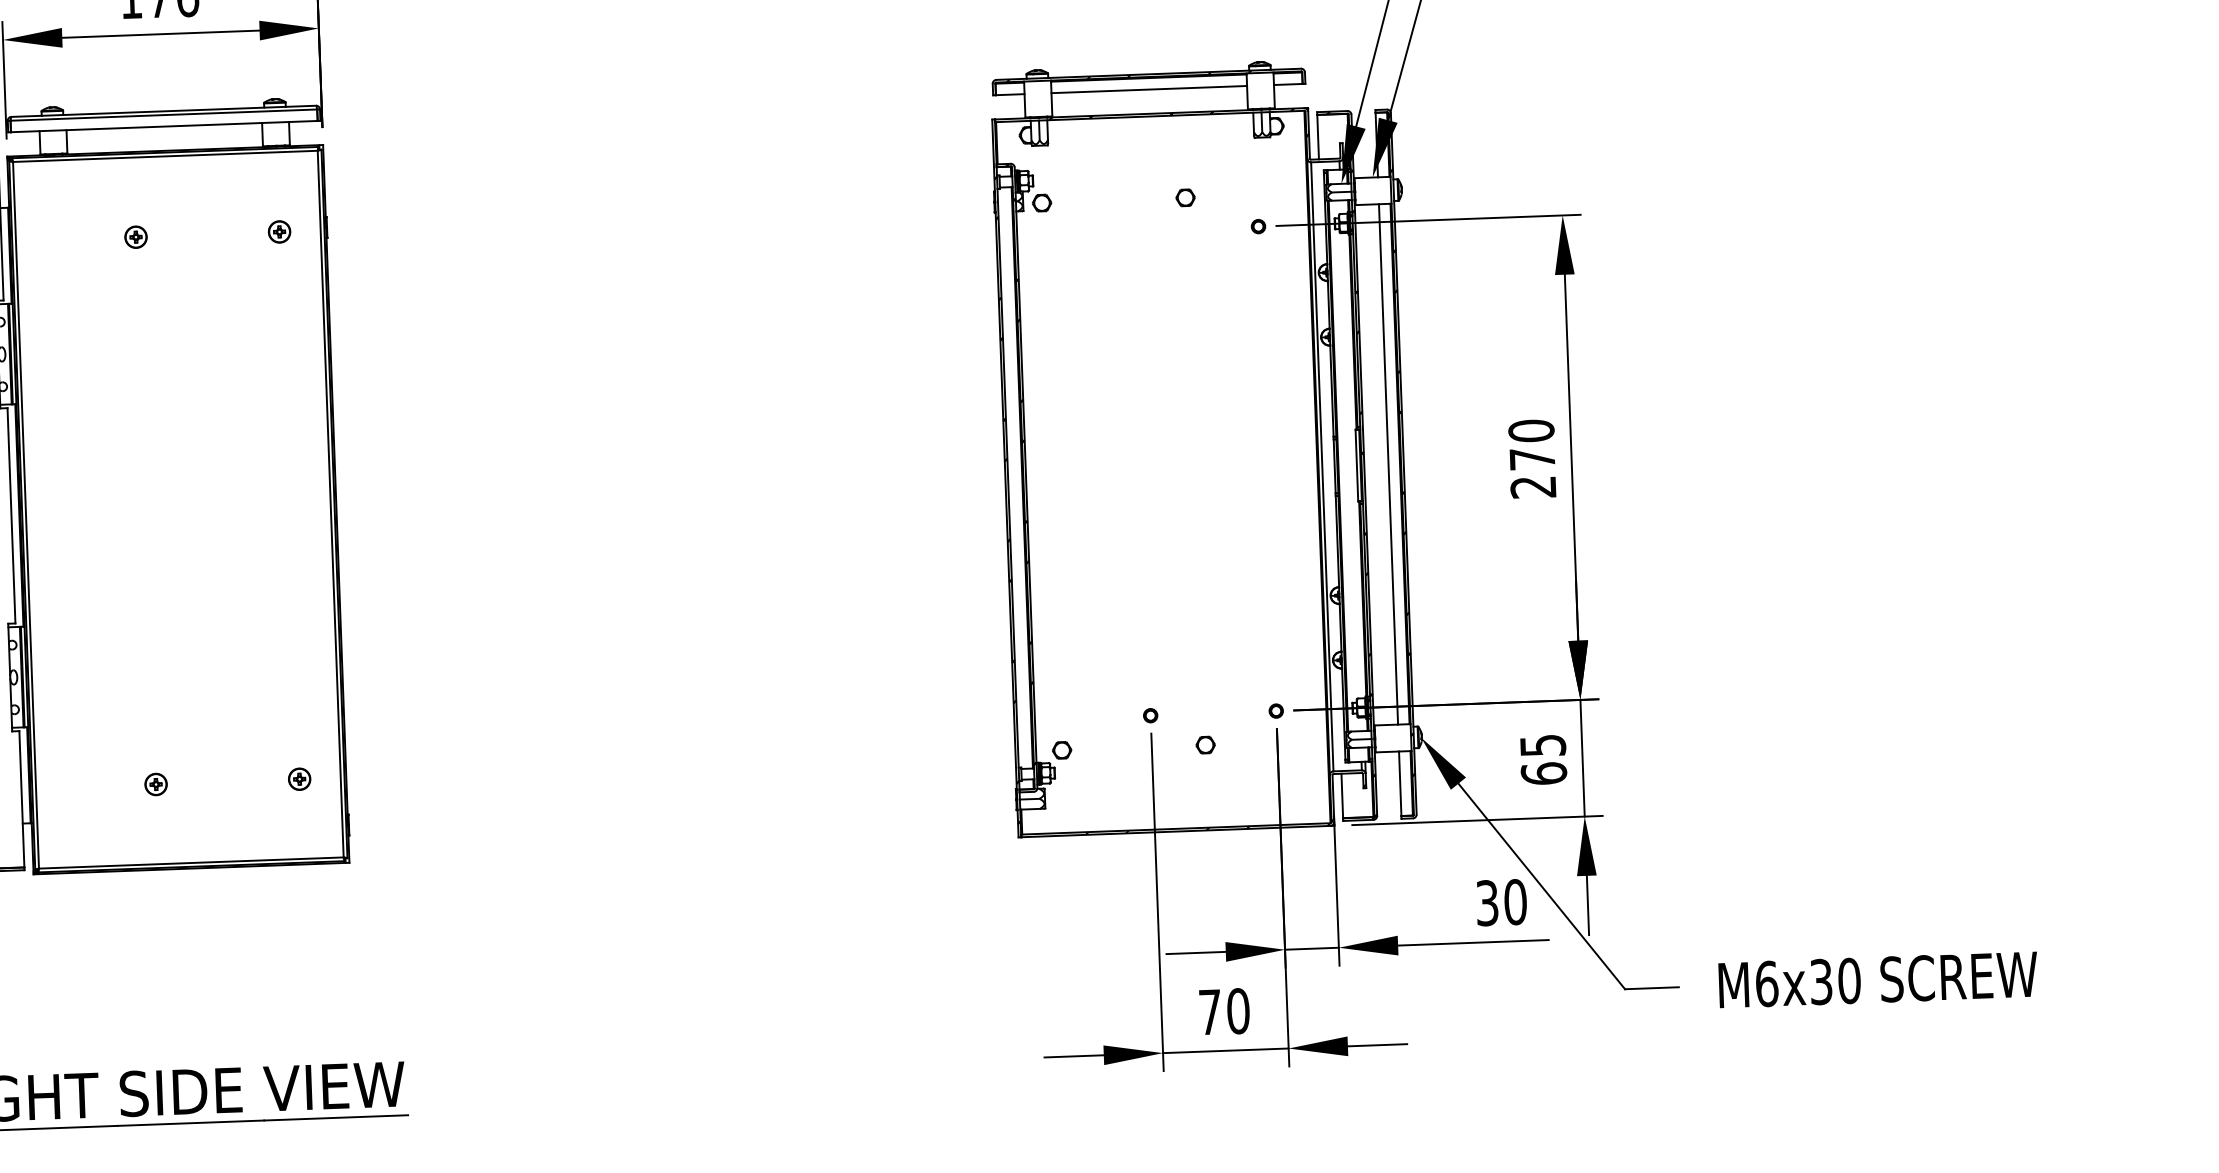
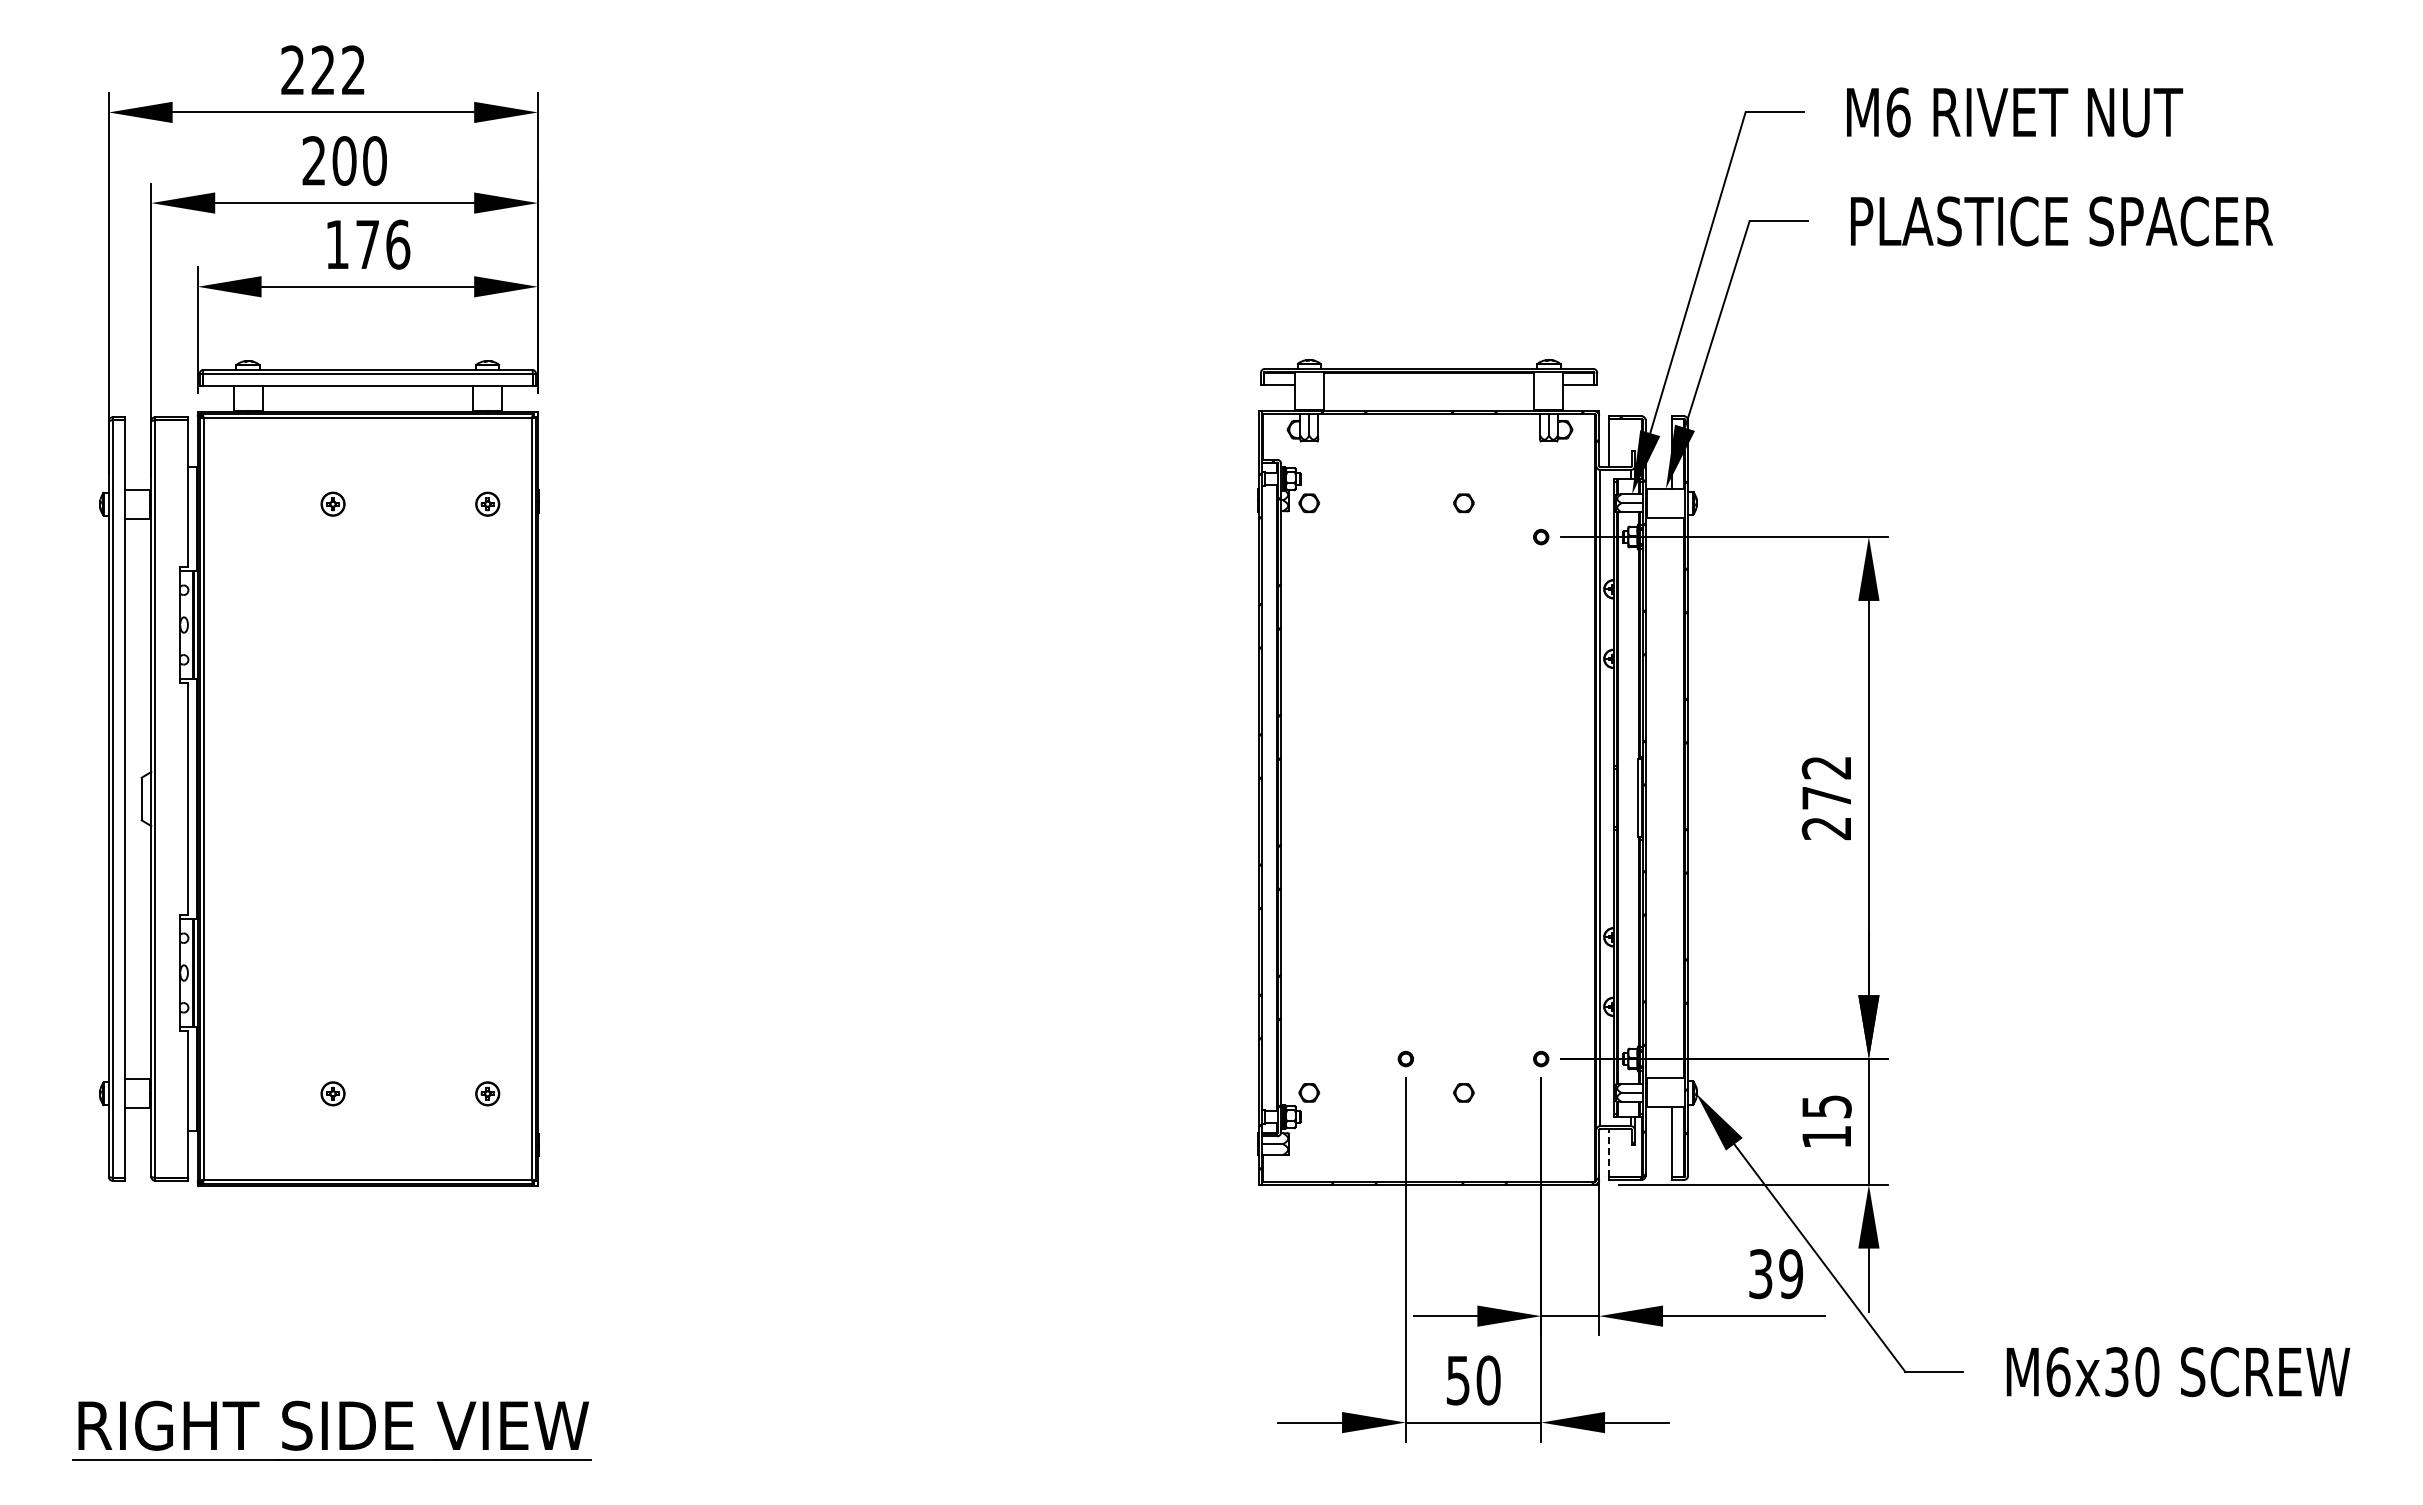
hatch: (1122, 82) -> (1400, 376), removed
line: (1148, 89) -> (1428, 385), removed
text: (1531, 430) -> (1826, 767), 270 -> 272
line: (1388, 463) -> (1671, 797), removed
text: (1543, 773) -> (1826, 1136), 65 -> 15
line: (1341, 795) -> (1608, 1152), solid -> dashed
text: (1515, 902) -> (1791, 1274), 30 -> 39
text: (1209, 1012) -> (1457, 1380), 70 -> 50

